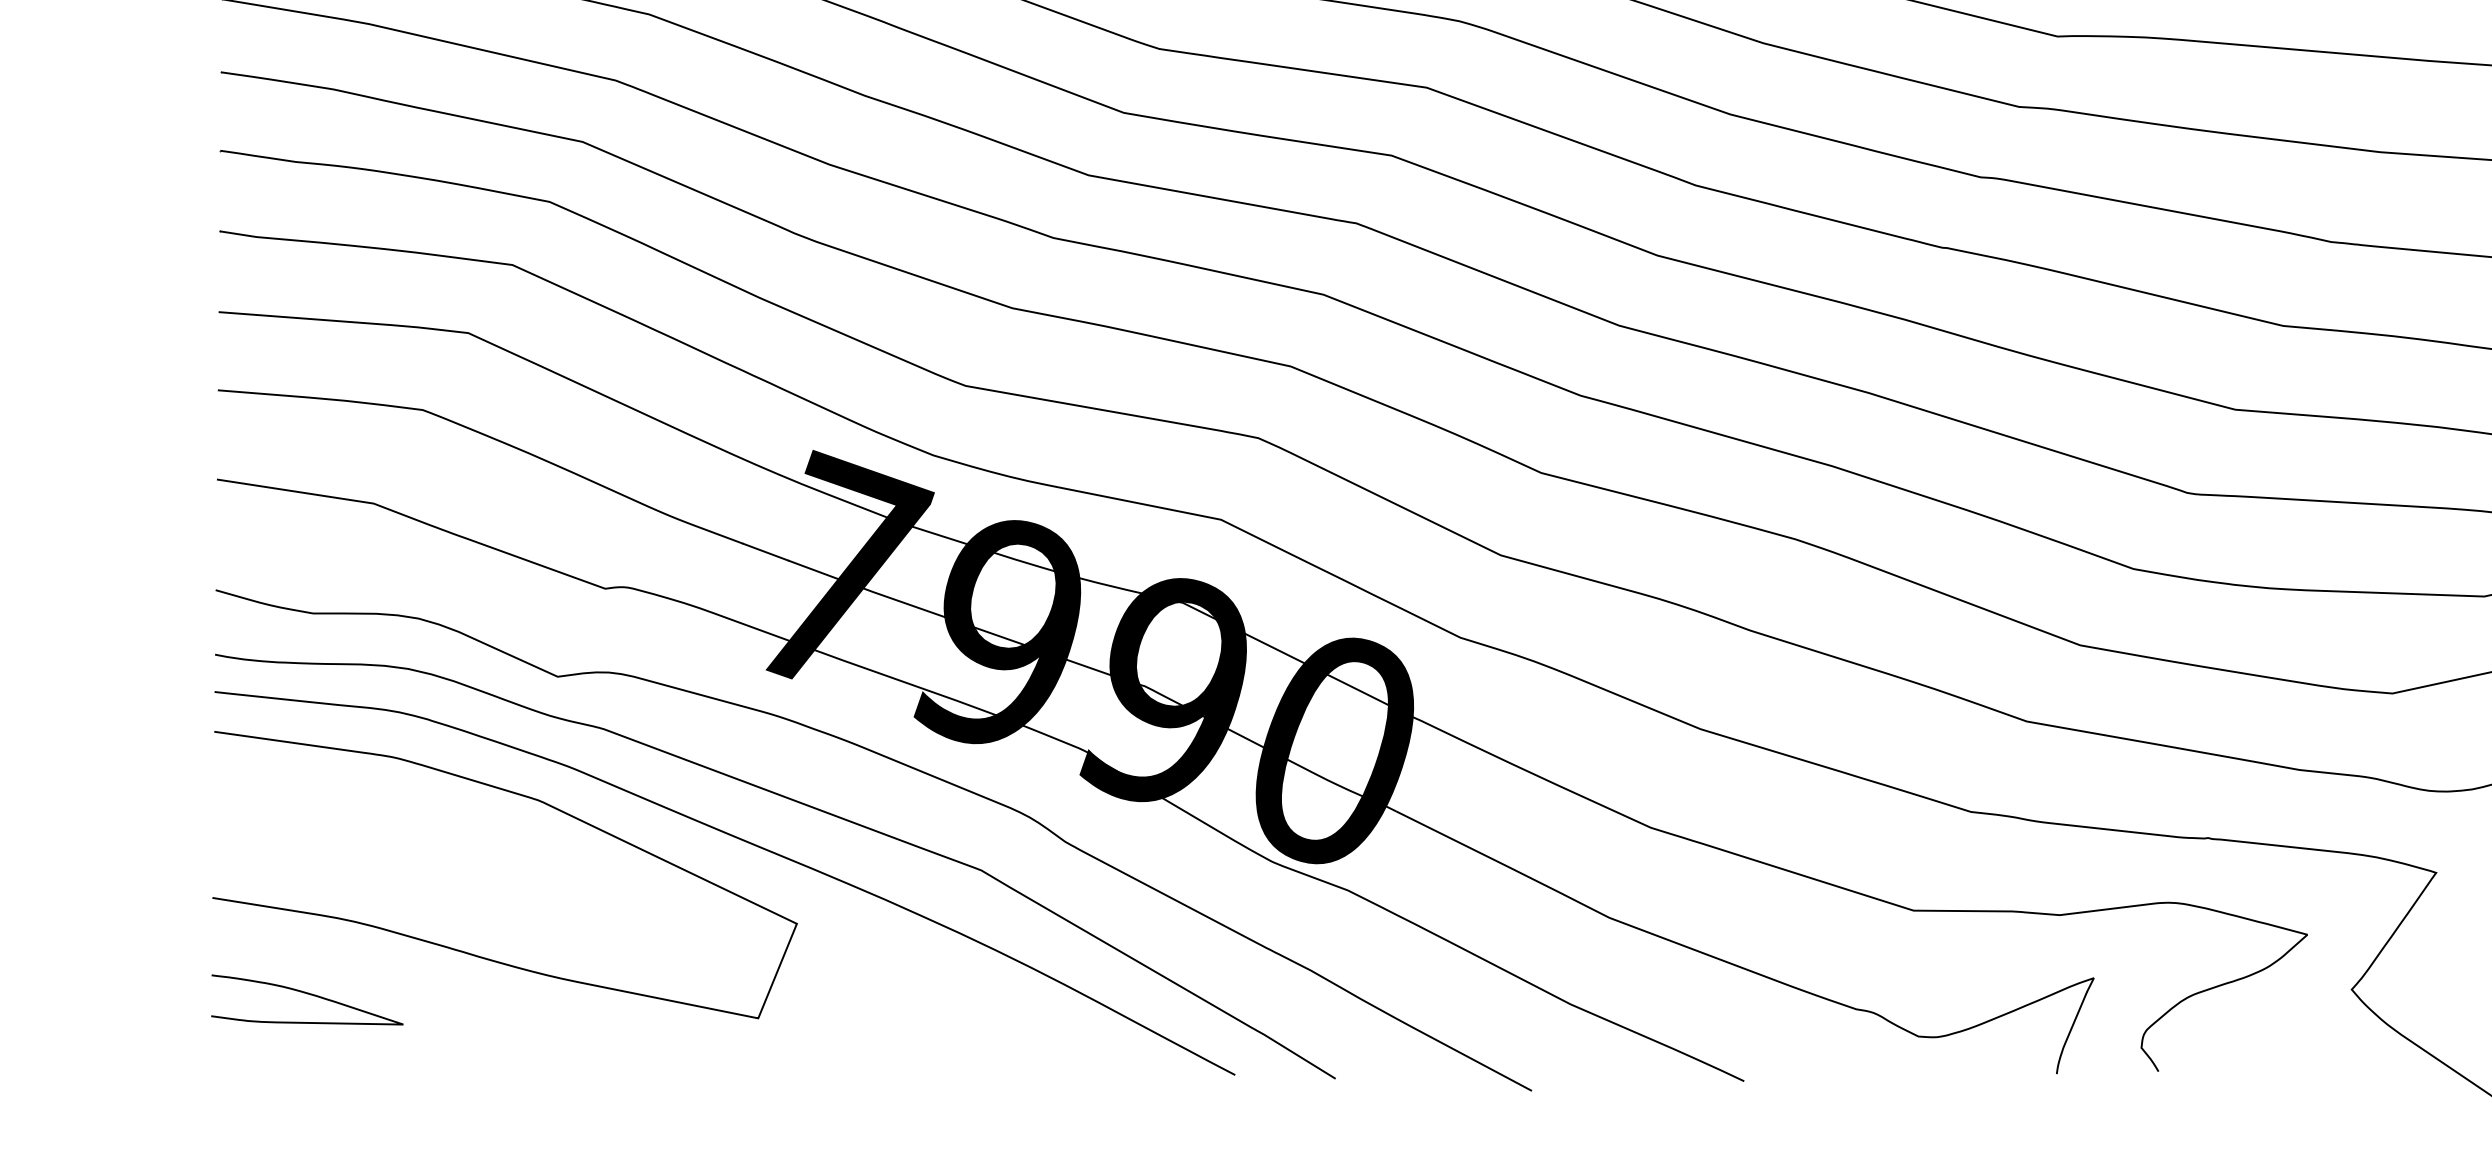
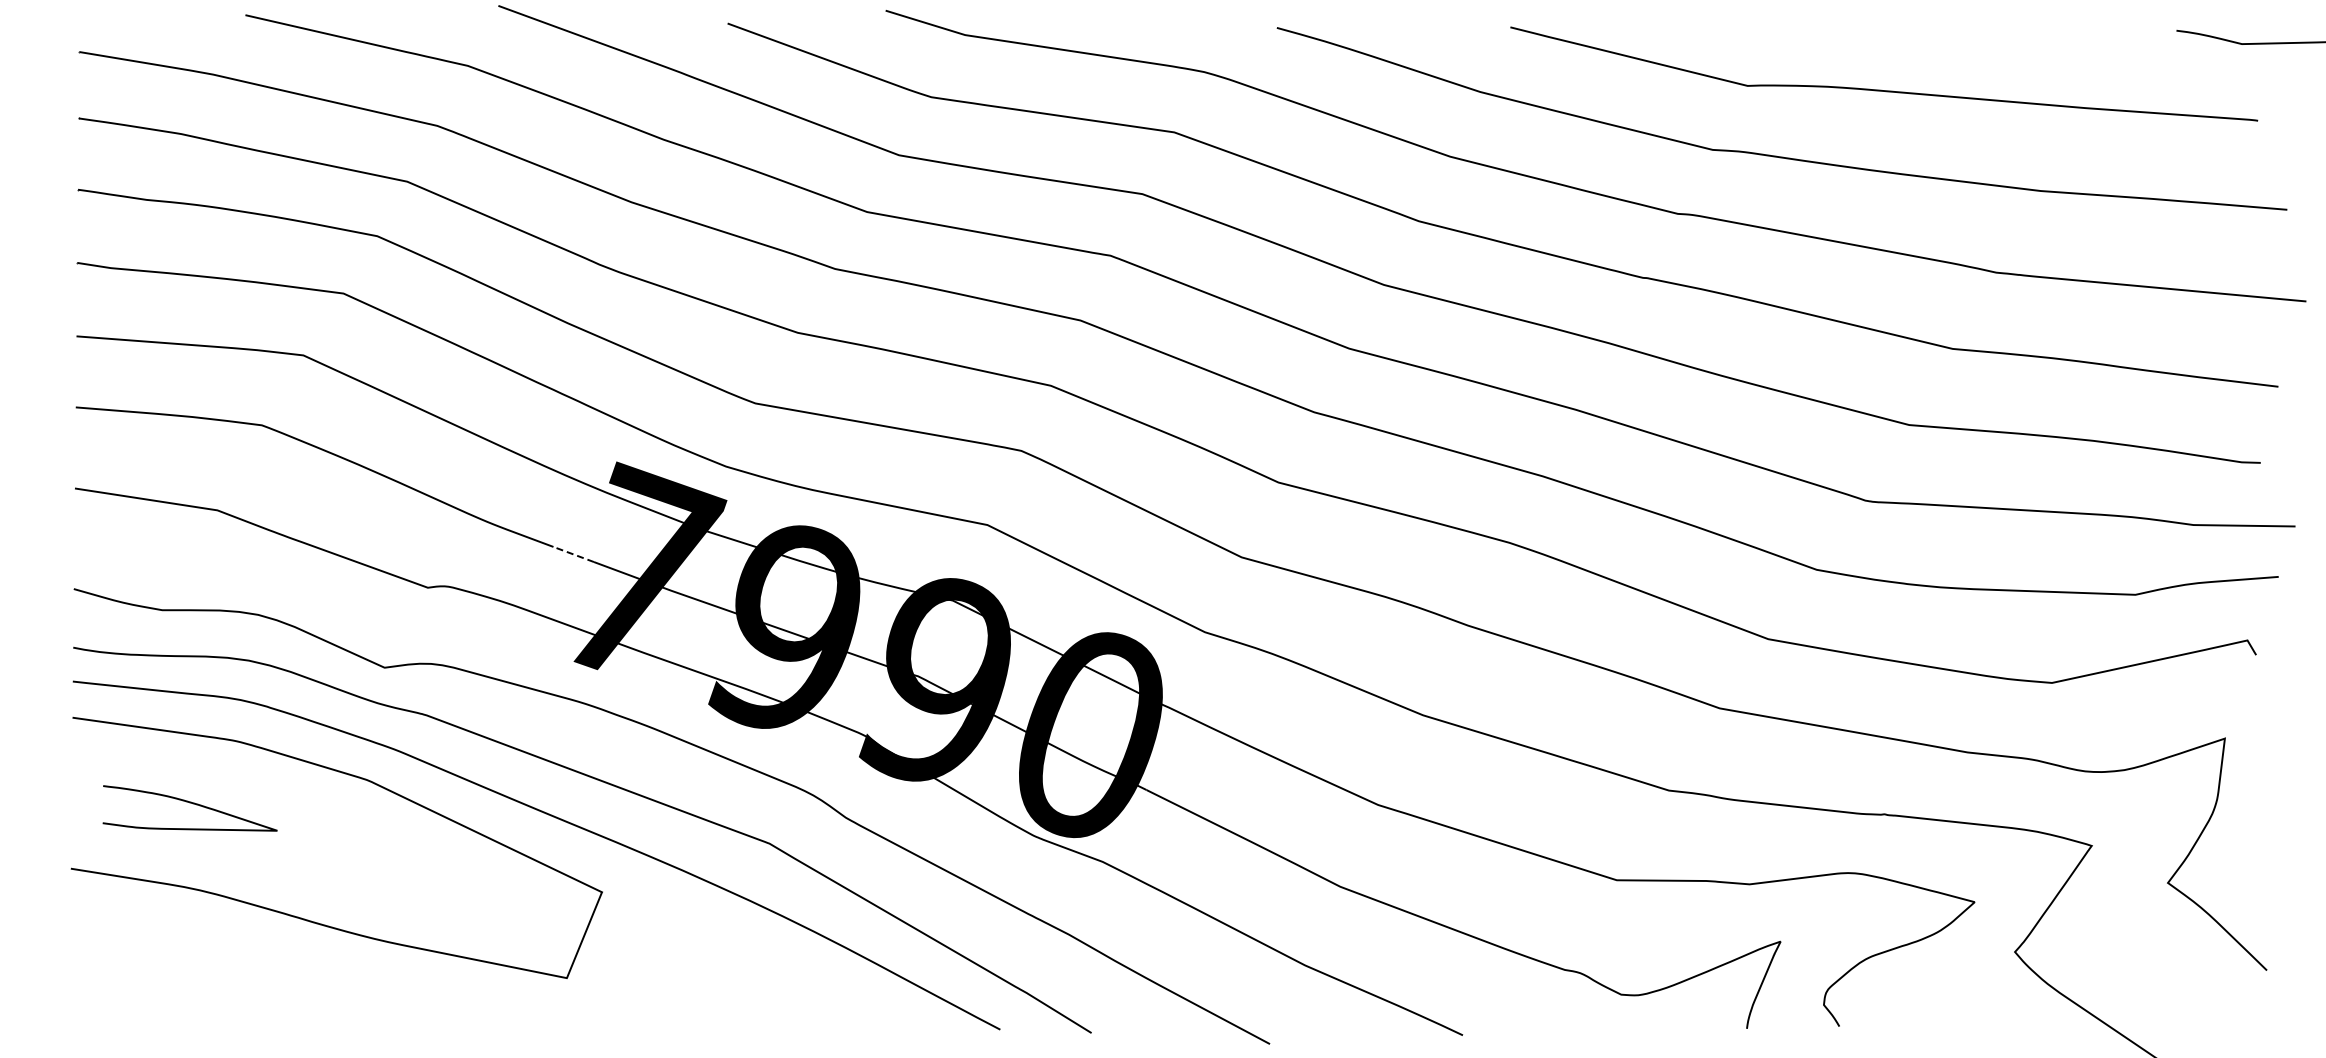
line: (765, 552) -> (573, 554), solid -> dashed
curve: (306, 994) -> (189, 803), moved

